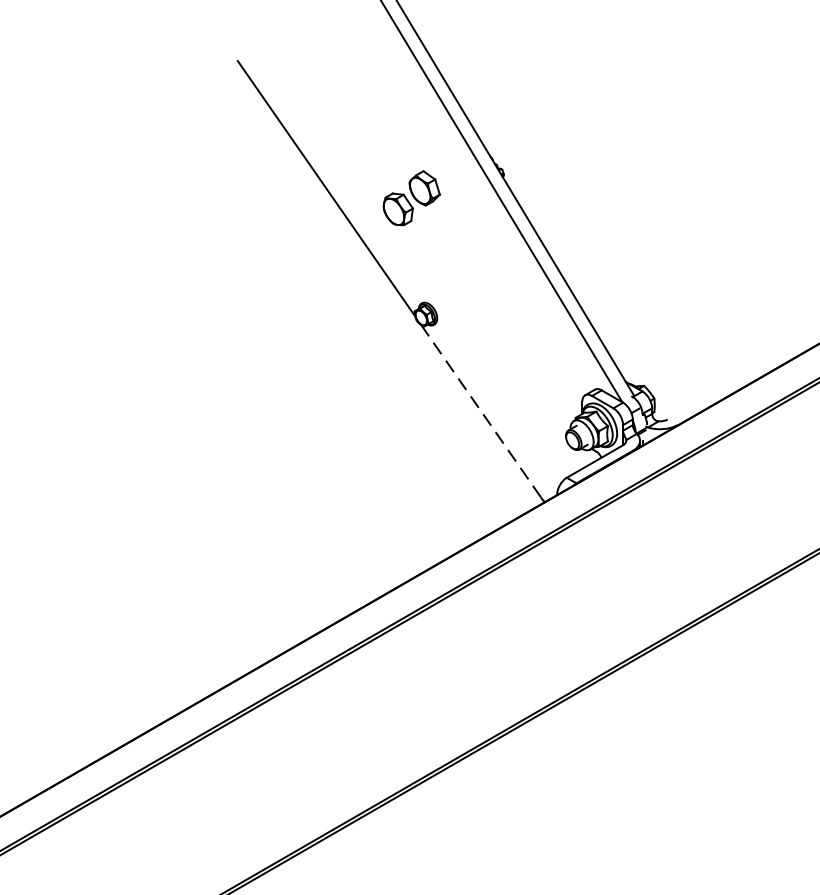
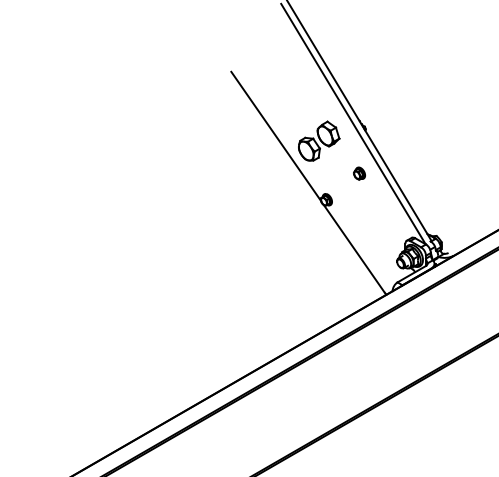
part: (412, 196) -> (319, 140), size x1.43
part: (491, 262) -> (359, 173), added
line: (481, 410) -> (354, 248), dashed -> solid

